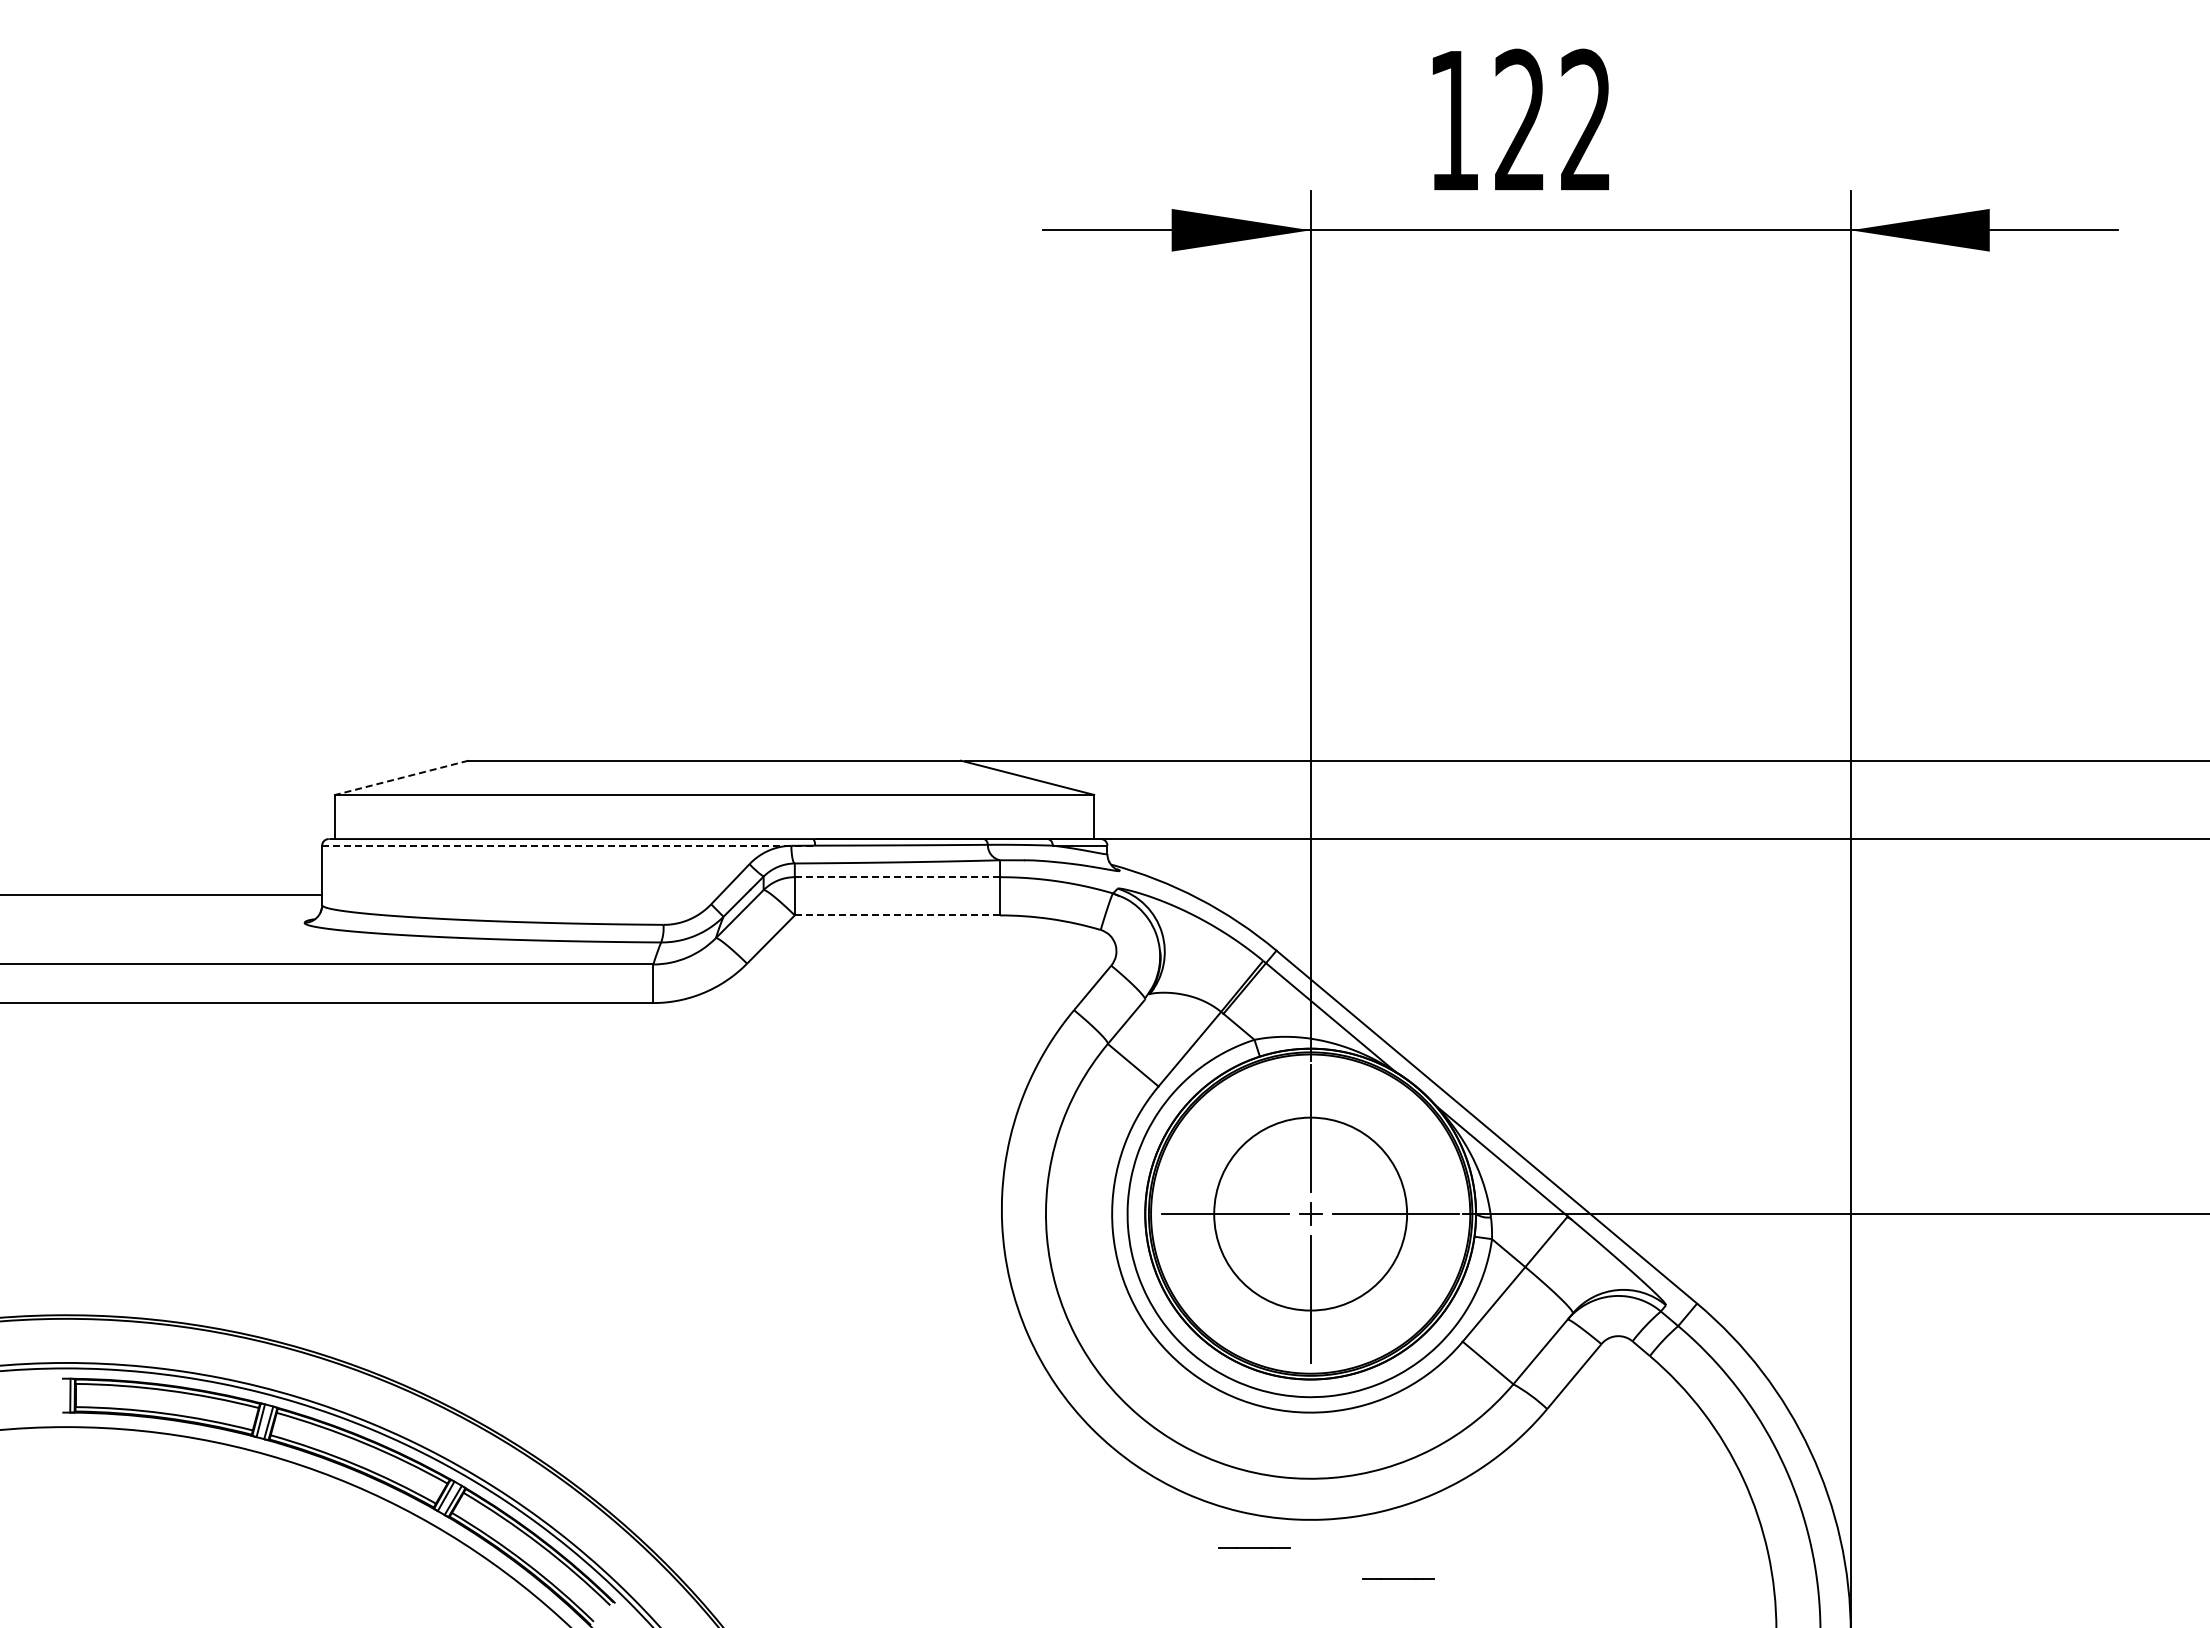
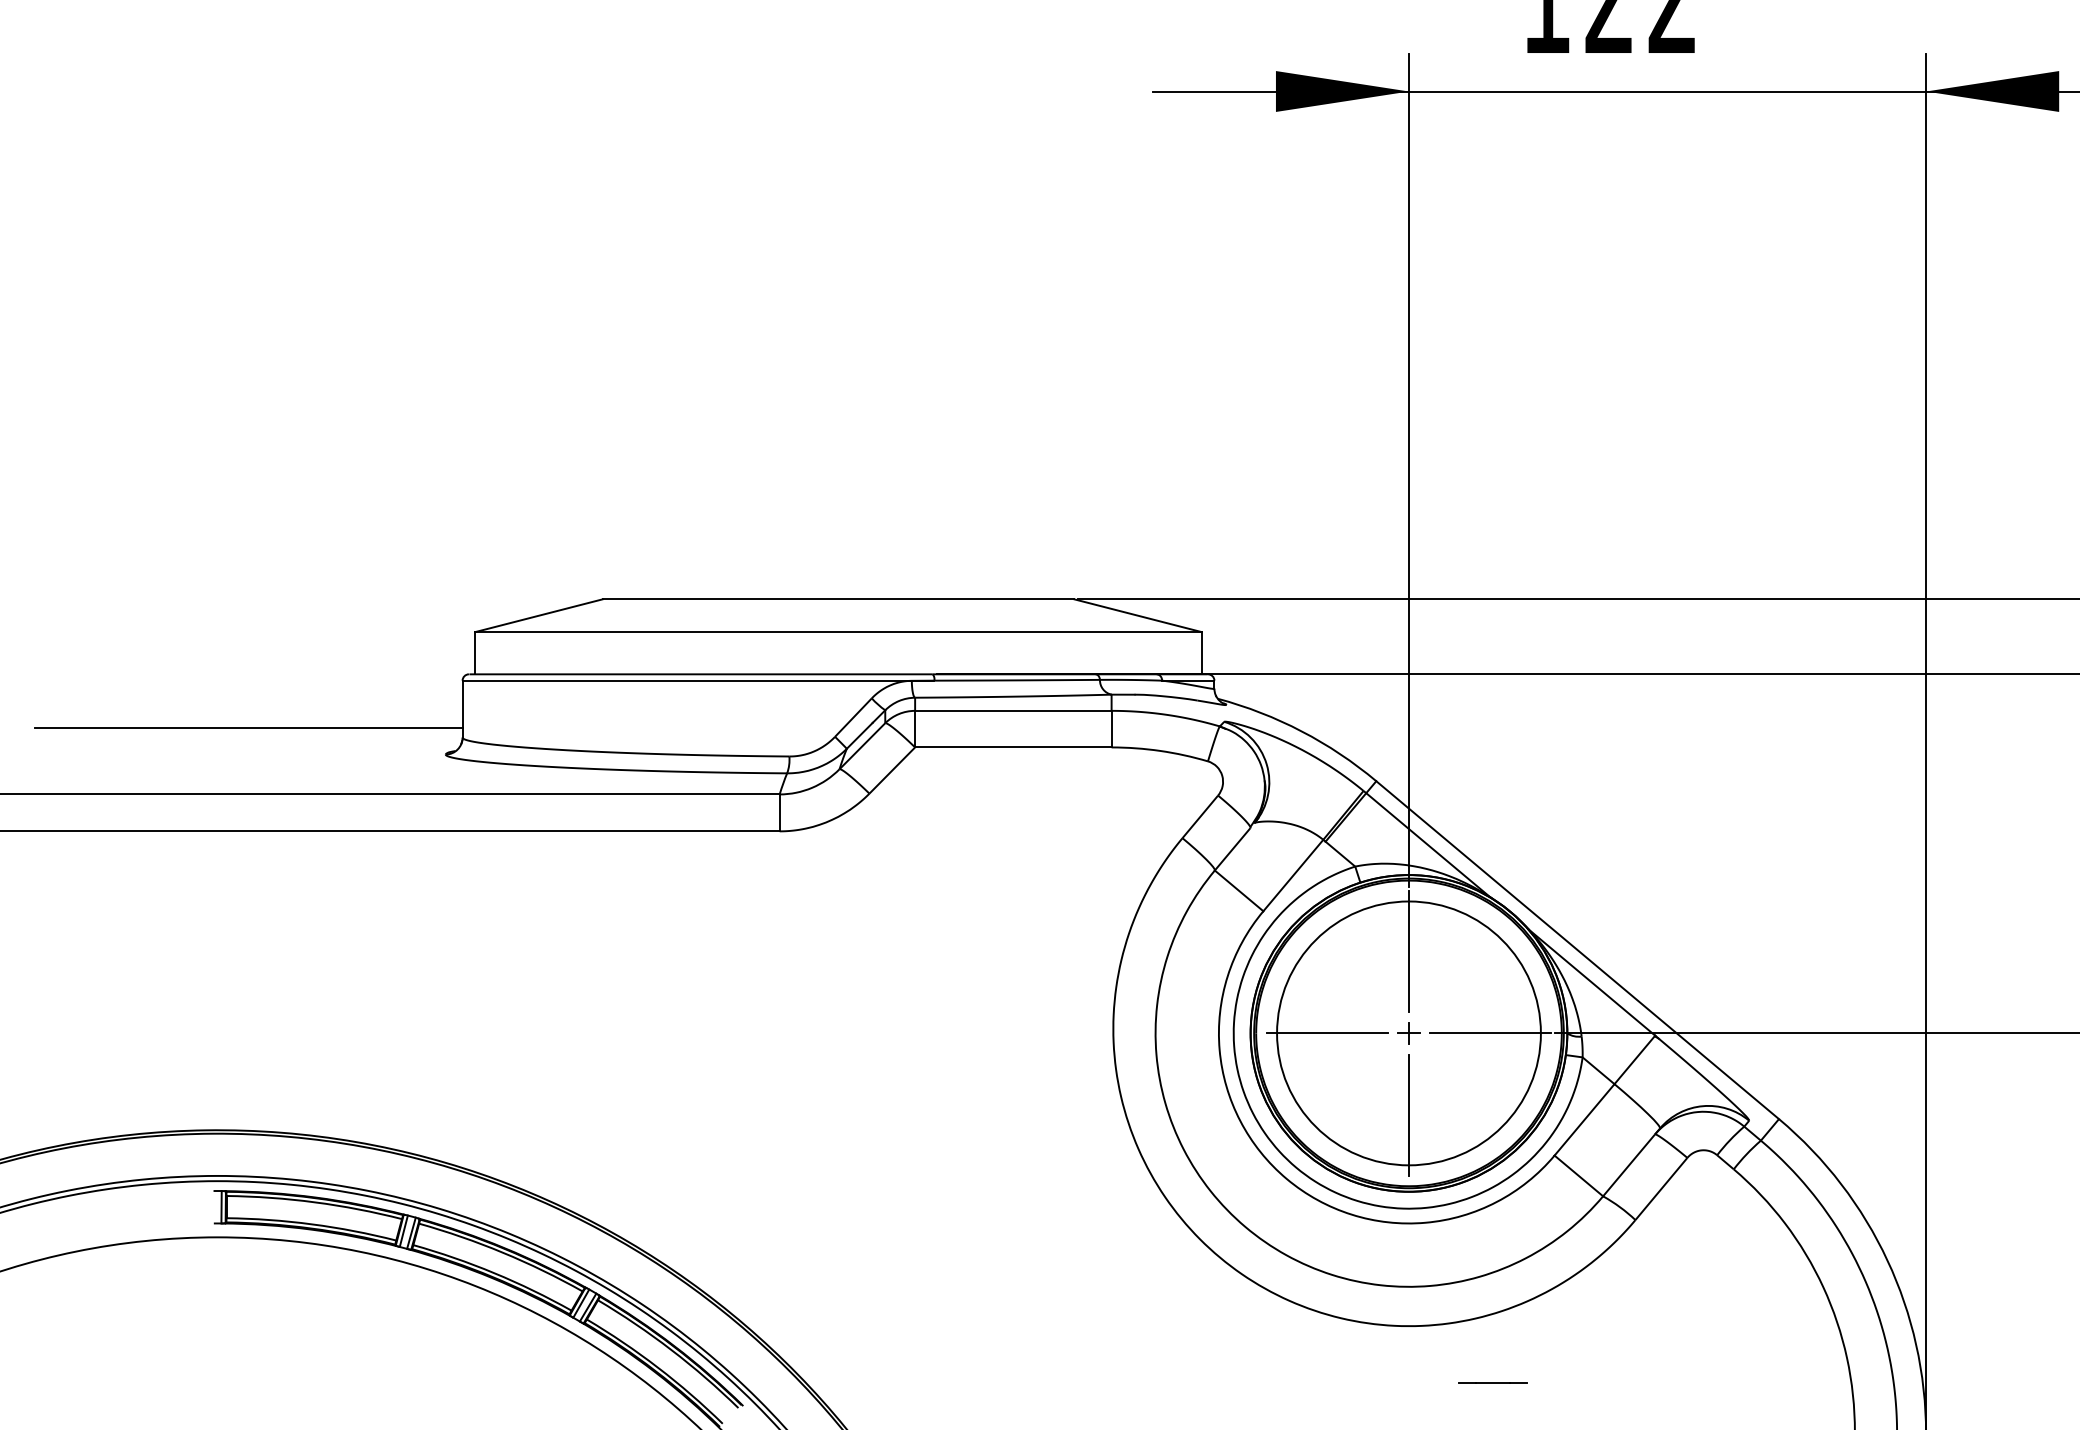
line: (401, 777) -> (538, 615), dashed -> solid
line: (569, 845) -> (699, 680), dashed -> solid
line: (897, 877) -> (1013, 711), dashed -> solid
line: (897, 915) -> (1013, 747), dashed -> solid
circle: (1310, 1213) -> (1408, 1032), size x1.43
line: (1254, 1547) -> (1355, 1352), removed

